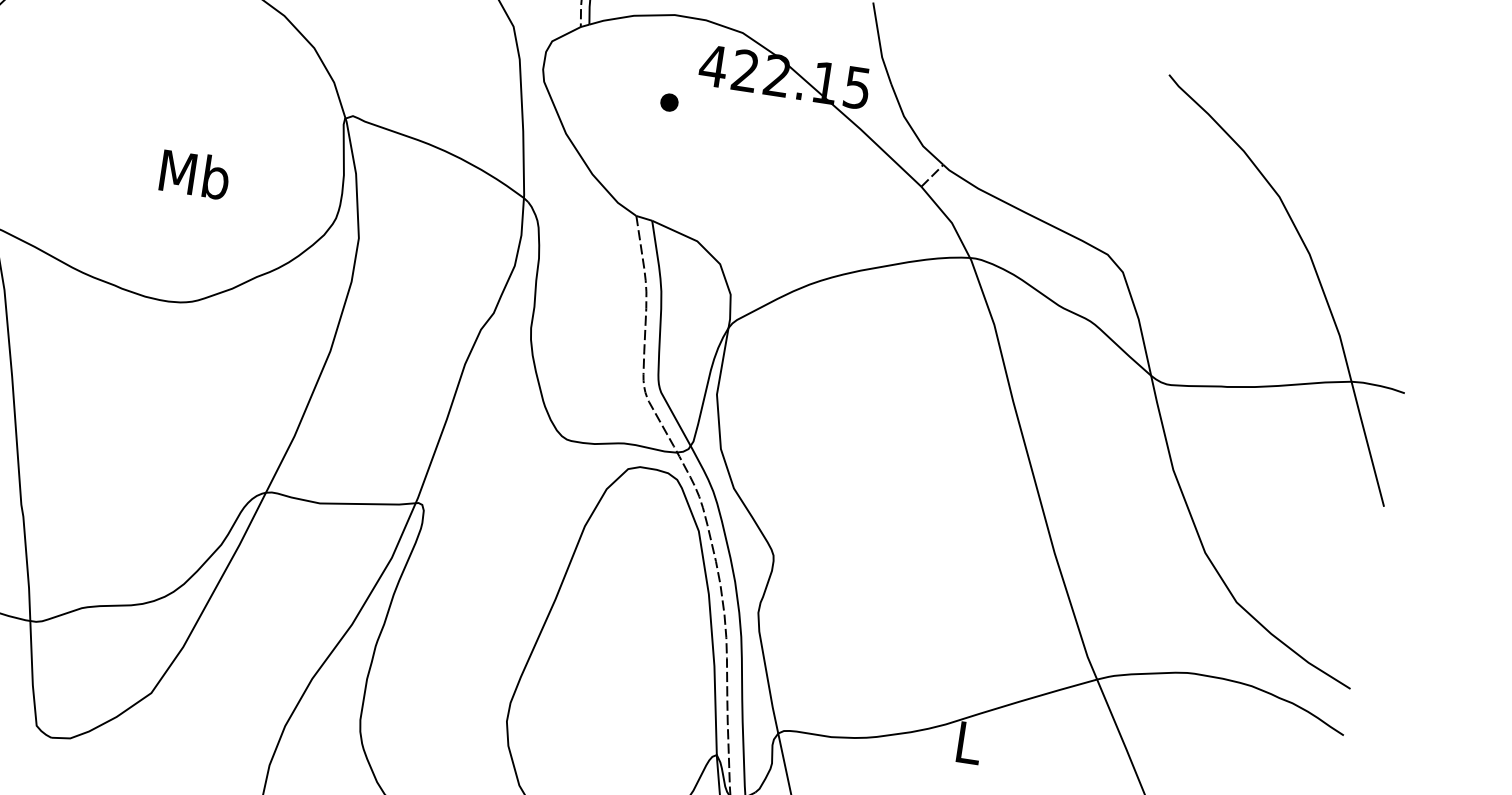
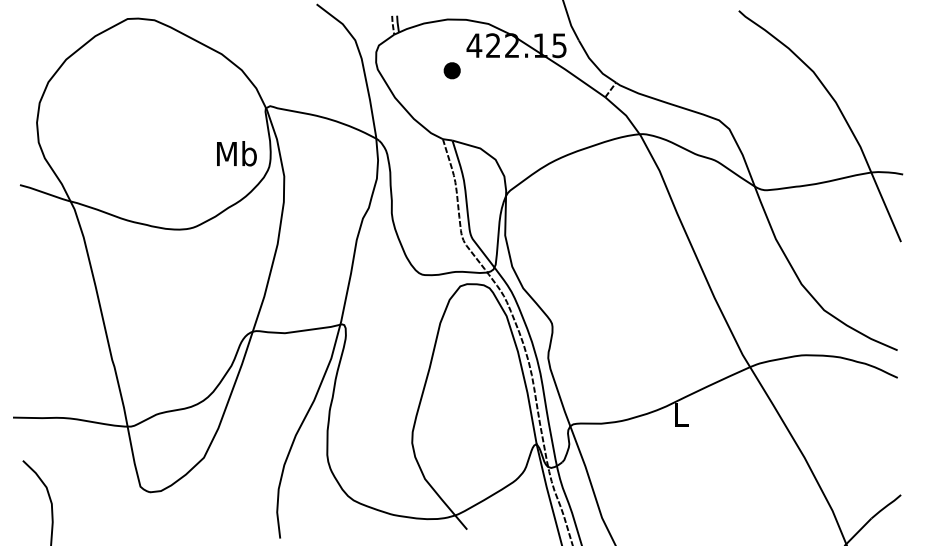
part: (668, 102) -> (451, 70), size x1.6
text: (194, 173) -> (236, 153), moved

